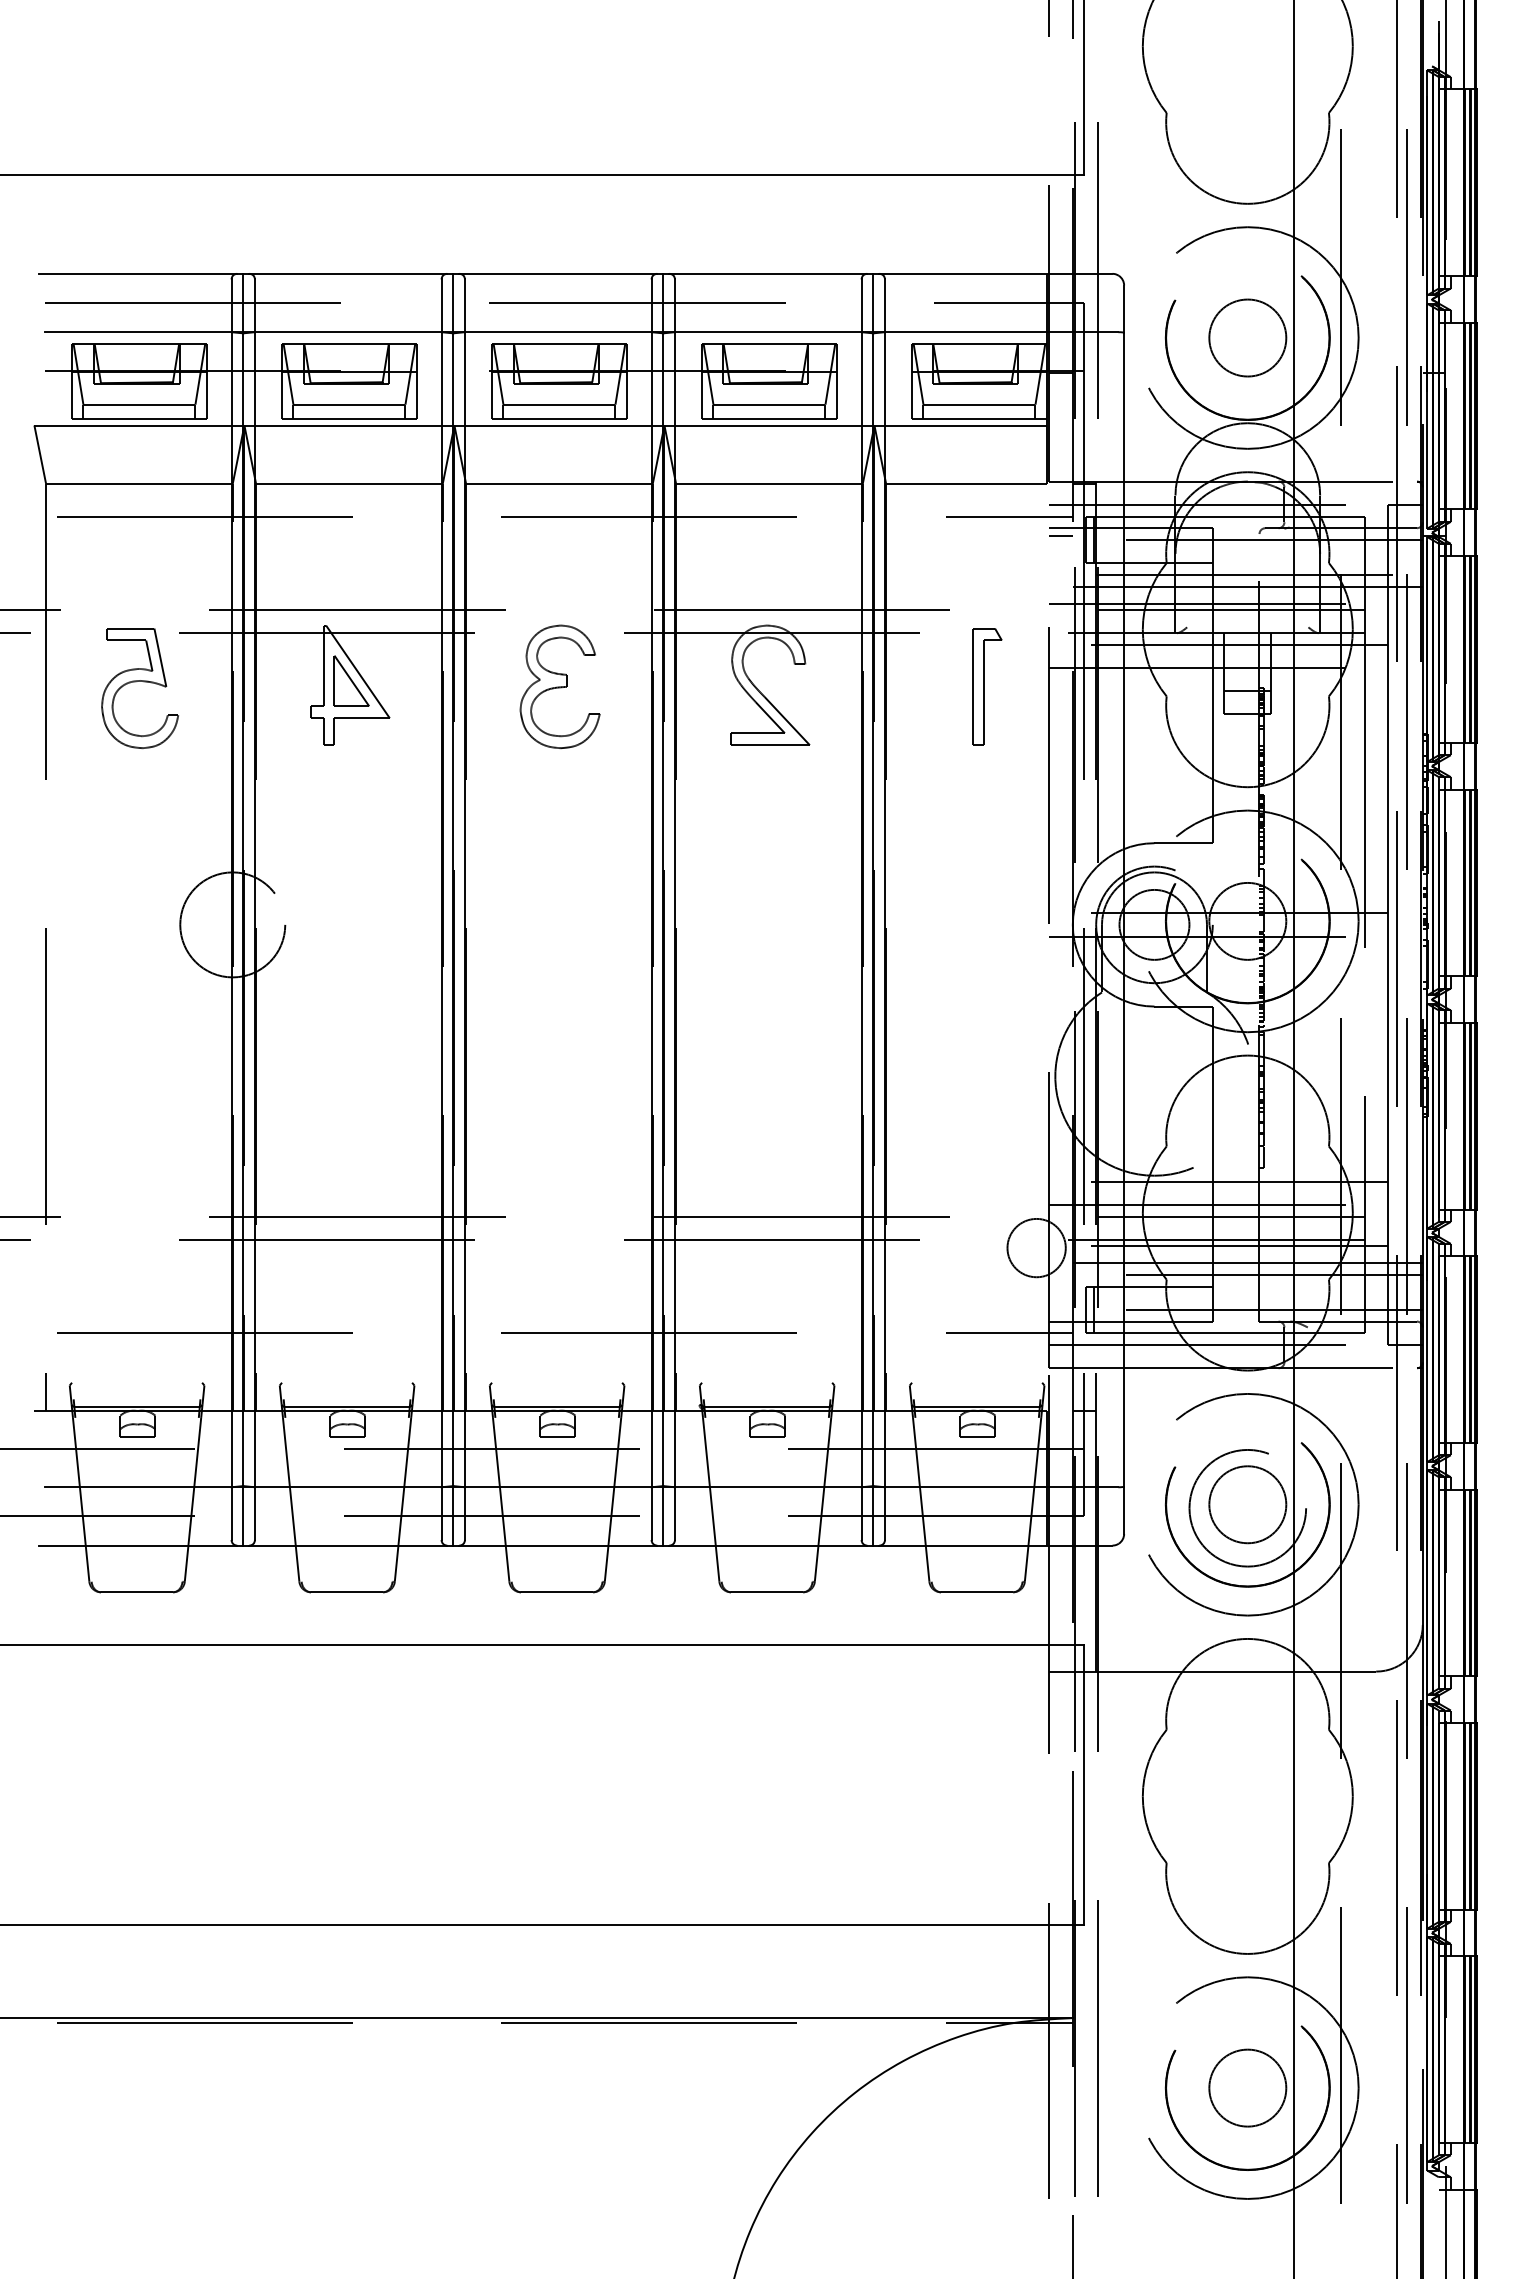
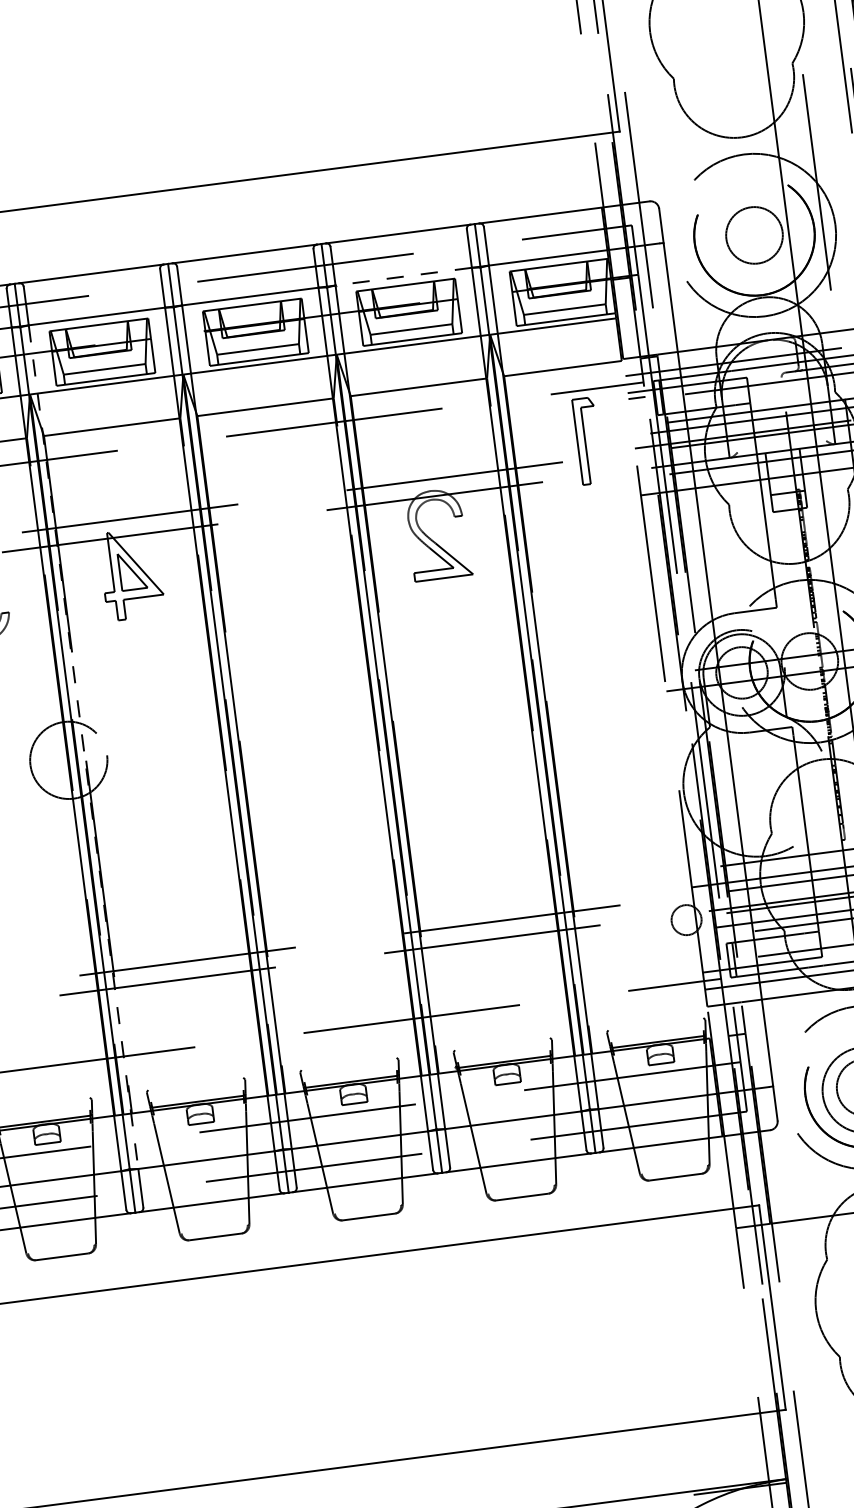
line: (767, 332) -> (403, 276), solid -> dashed
part: (559, 686) -> (284, 555), removed
part: (987, 686) -> (587, 440), moved
line: (254, 909) -> (83, 747), solid -> dashed
circle: (1036, 1247) -> (686, 919), size x0.7

